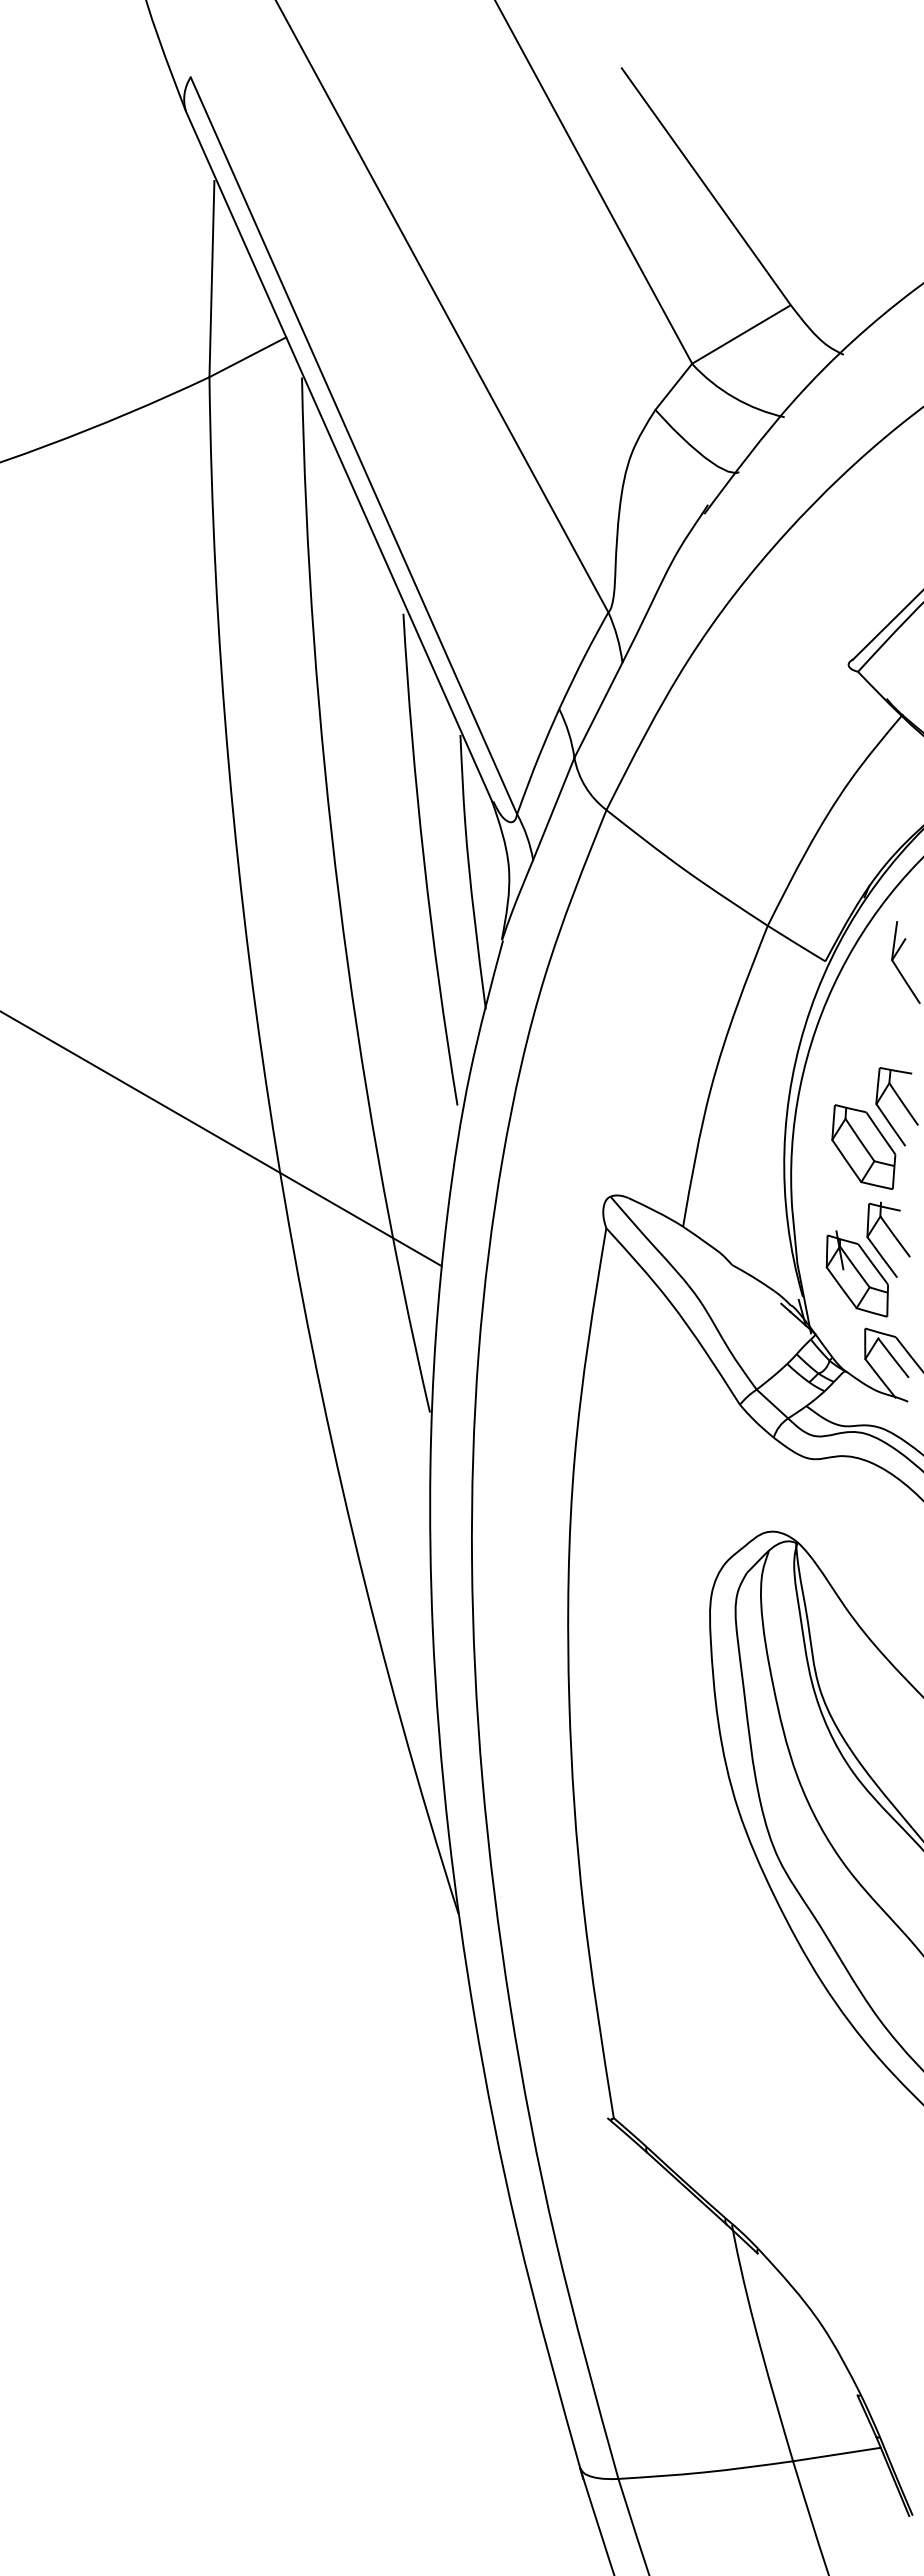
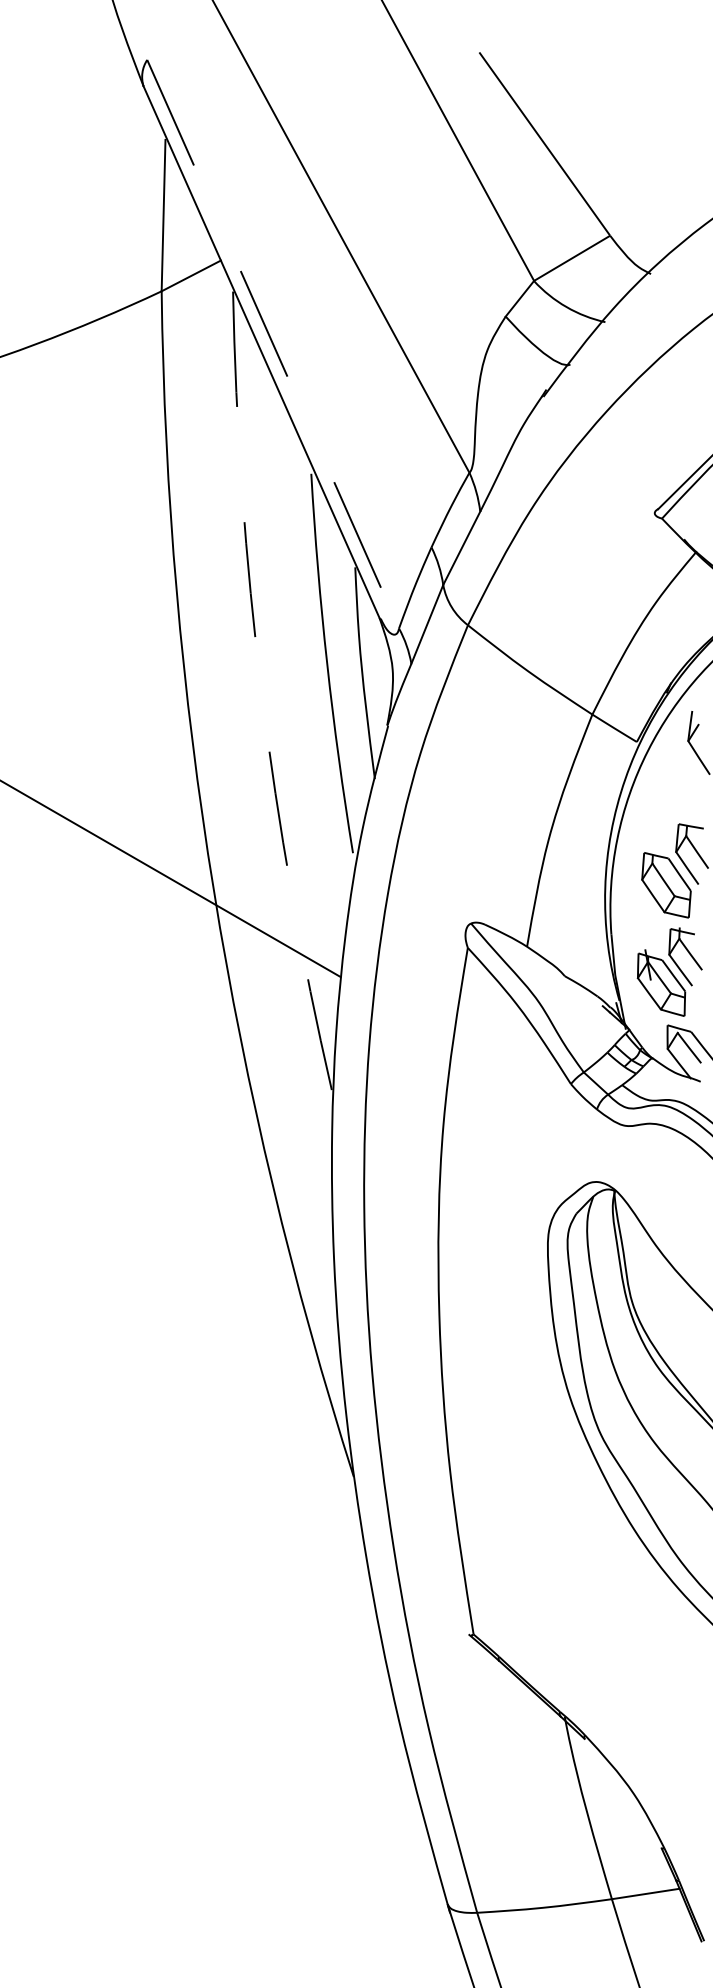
line: (354, 446) -> (273, 344), solid -> dashed
arc: (339, 898) -> (261, 693), solid -> dashed

